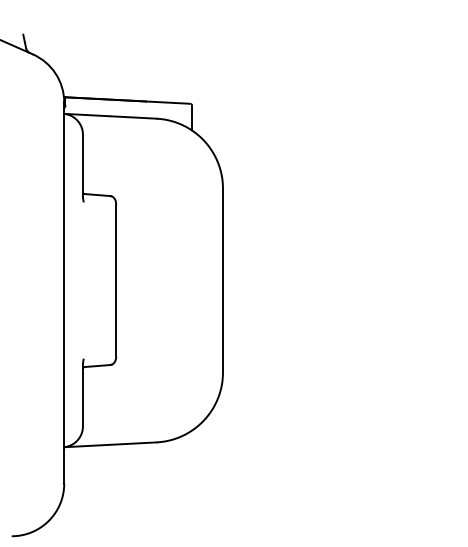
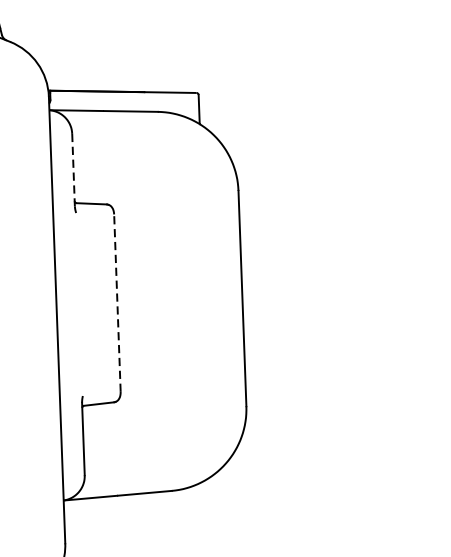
line: (82, 165) -> (72, 169), solid -> dashed
line: (116, 280) -> (117, 303), solid -> dashed

